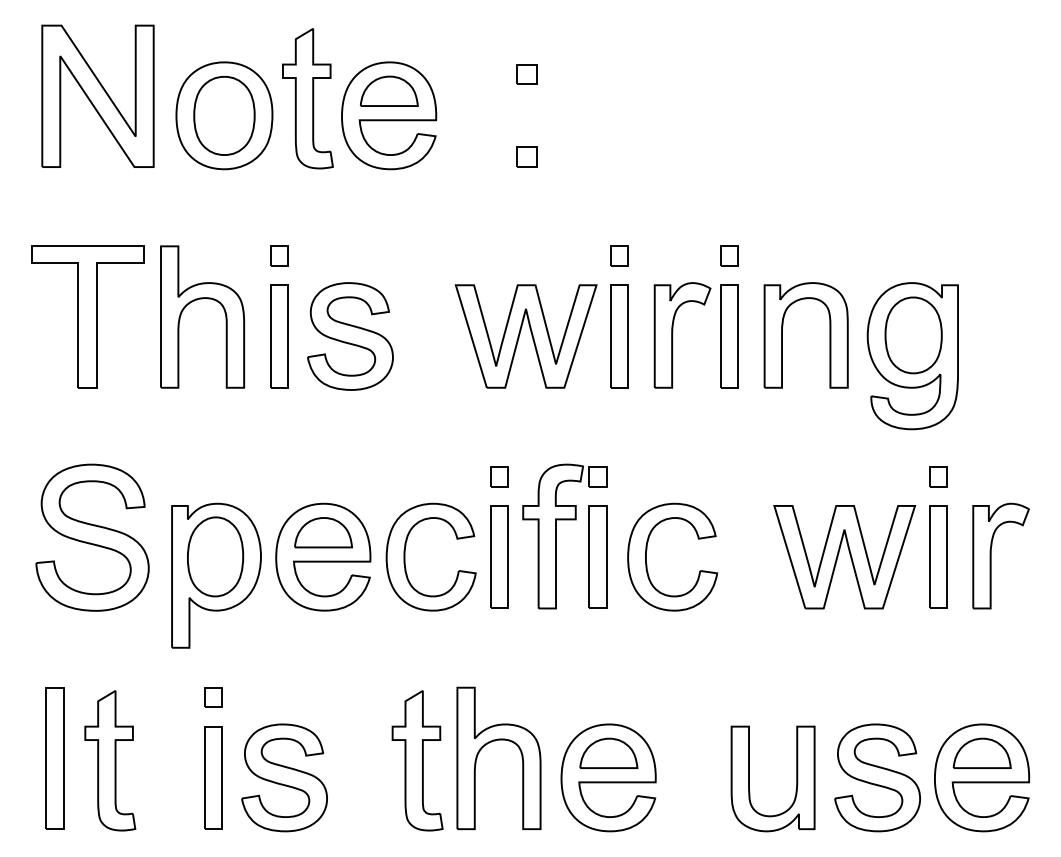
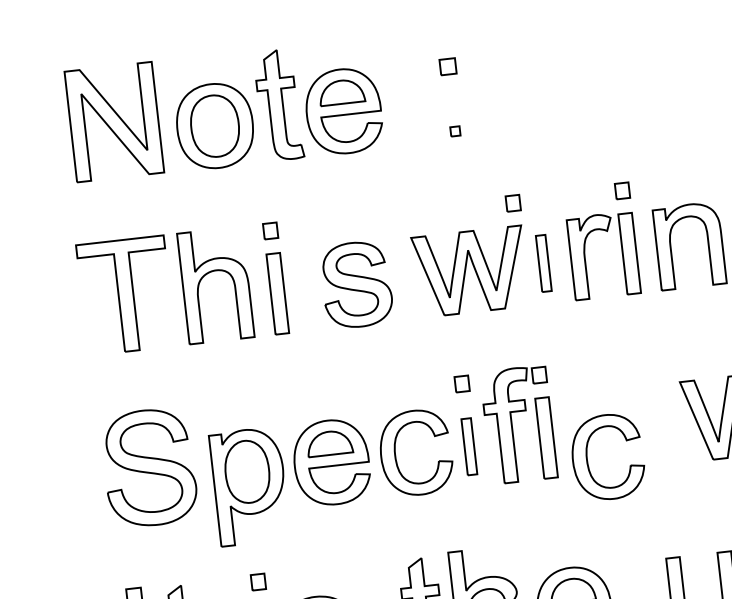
part: (526, 156) -> (454, 130), size x0.6
part: (619, 255) -> (513, 202), moved
part: (350, 336) -> (356, 284), moved
part: (619, 336) -> (543, 263), size x0.7
part: (647, 550) -> (587, 454), moved
part: (499, 556) -> (469, 446), size x0.7

